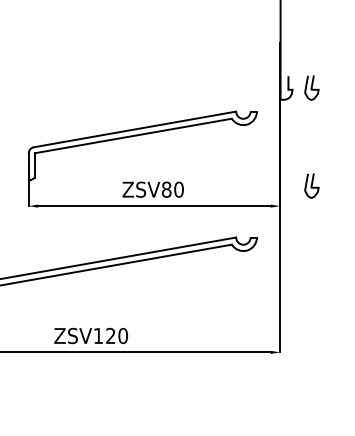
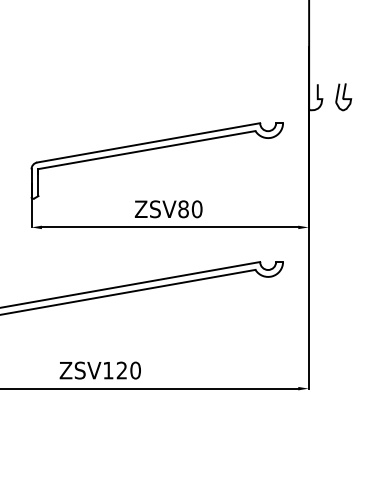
curve: (311, 185) -> (343, 204), removed

